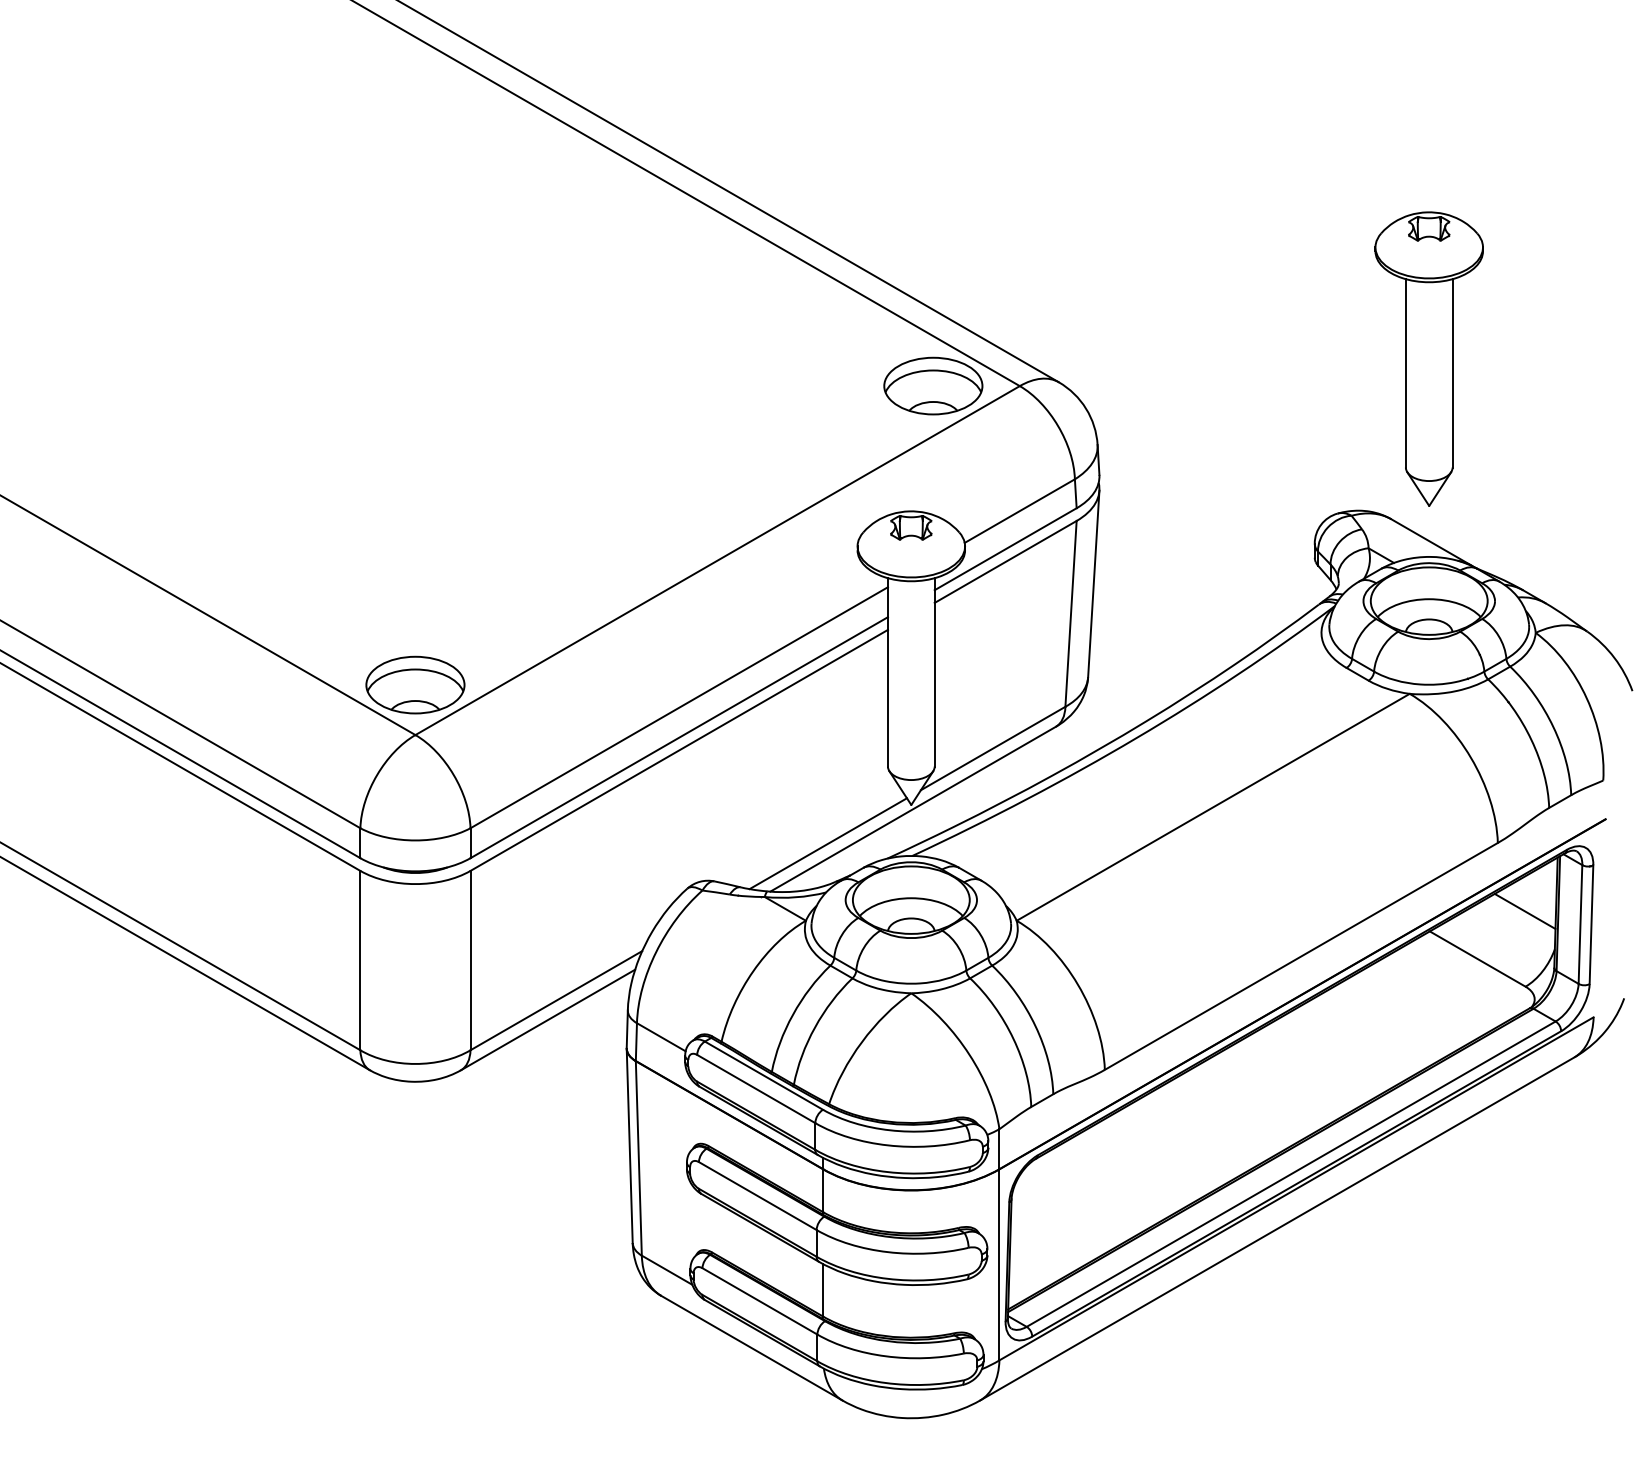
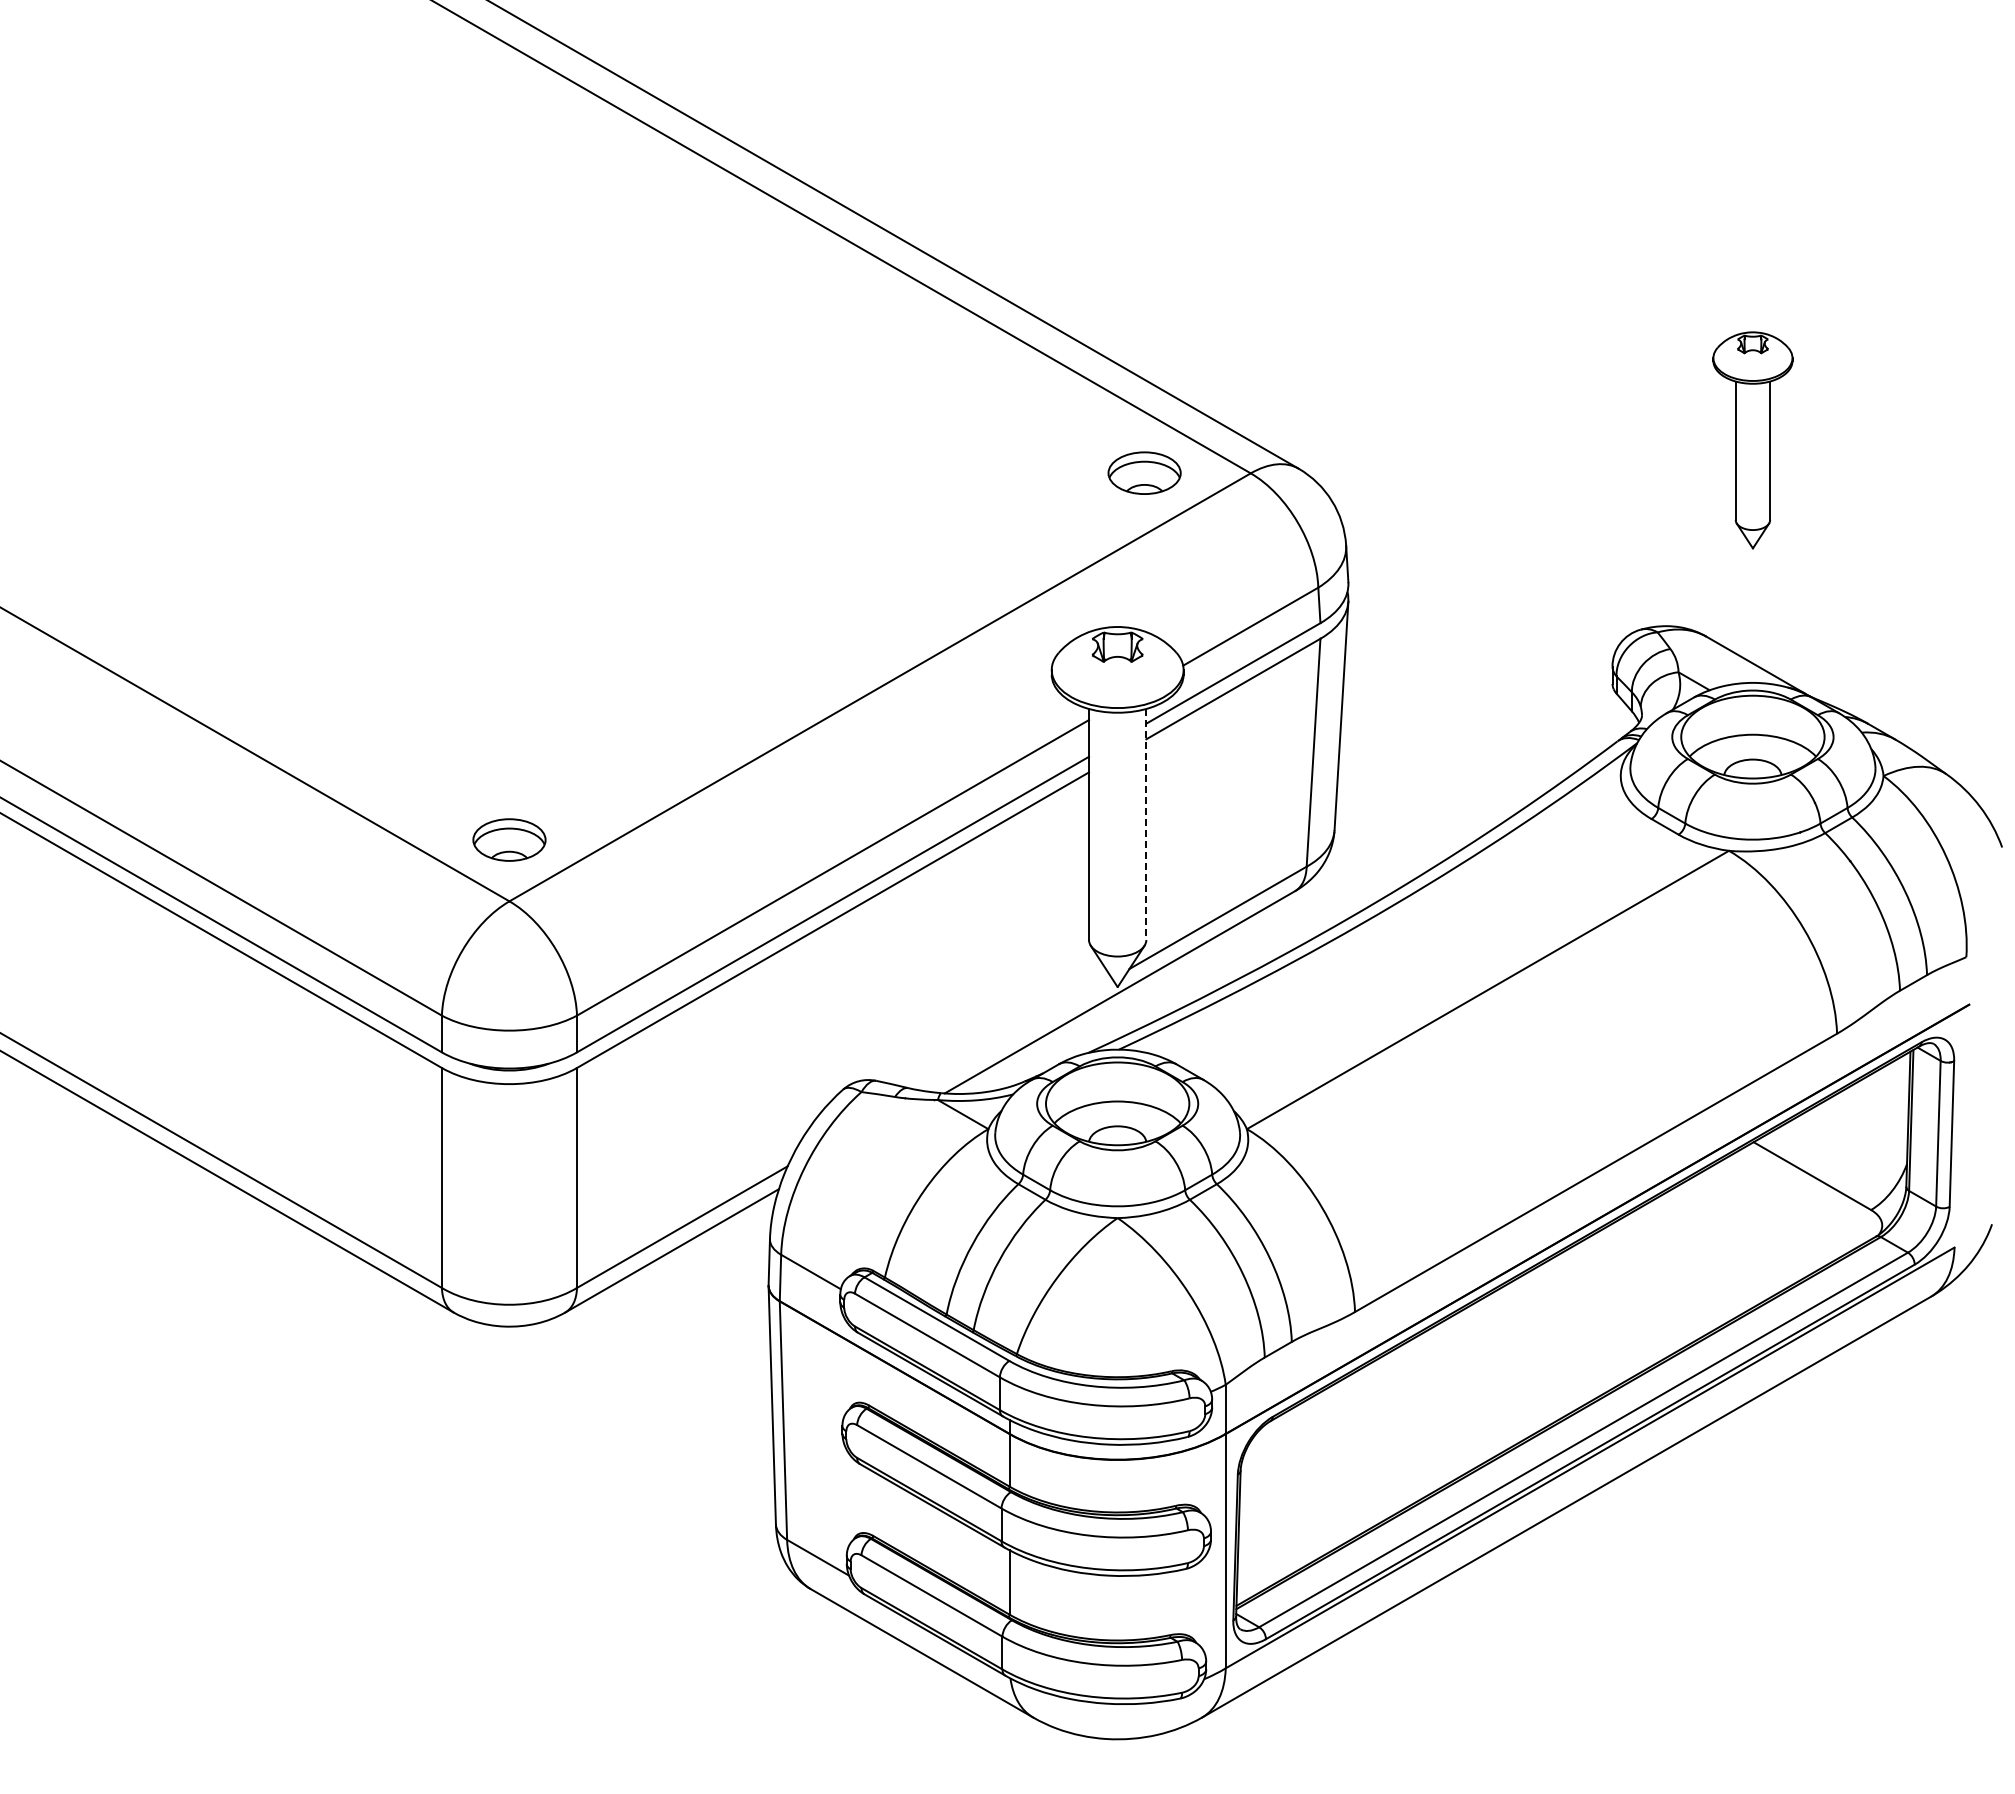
part: (1428, 359) -> (1752, 440), size x0.6
part: (933, 385) -> (1144, 472), size x0.6
line: (934, 672) -> (1146, 824), solid -> dashed
part: (415, 684) -> (509, 839), size x0.6
line: (828, 843) -> (1015, 1034), removed
line: (1525, 911) -> (1870, 1117), removed

